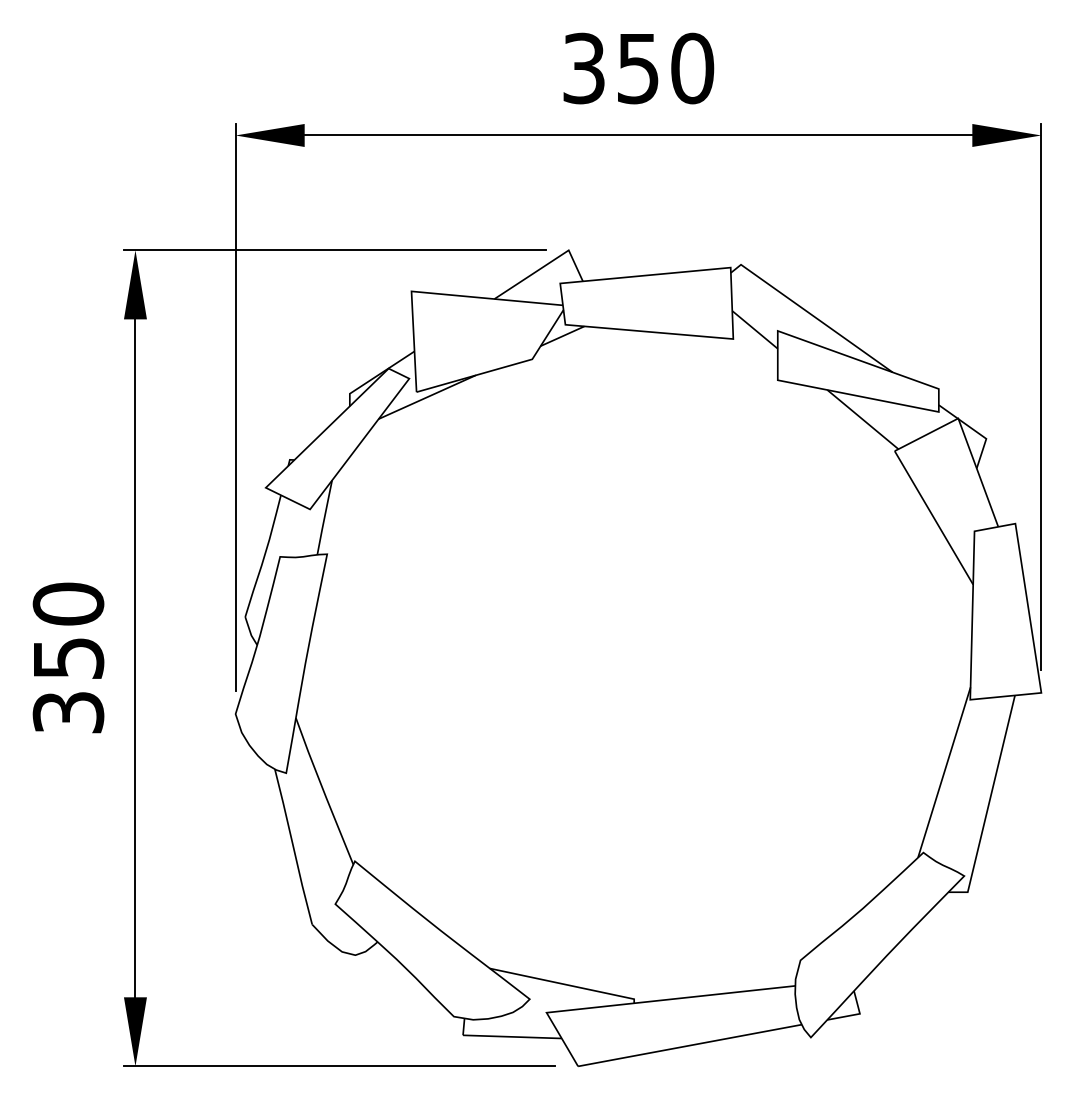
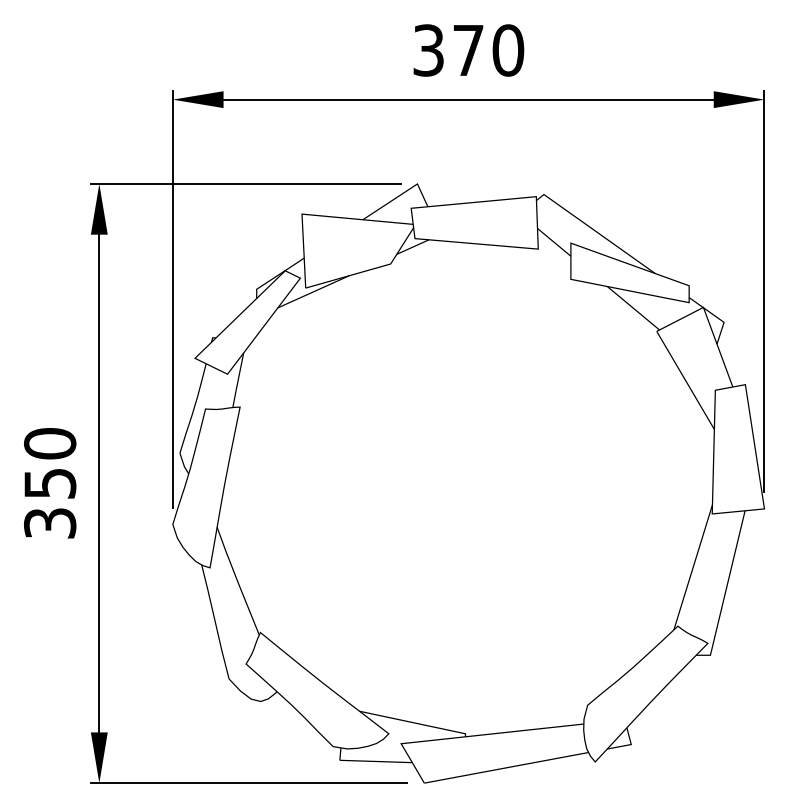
text: (638, 68) -> (468, 50), 350 -> 370

